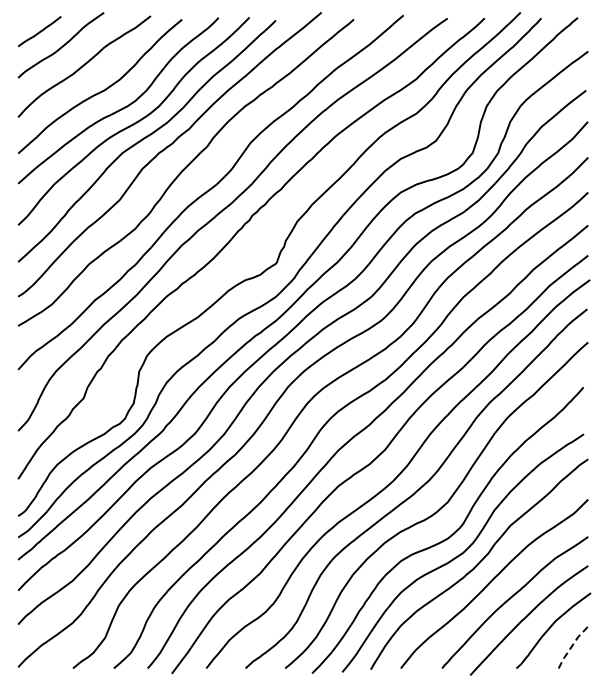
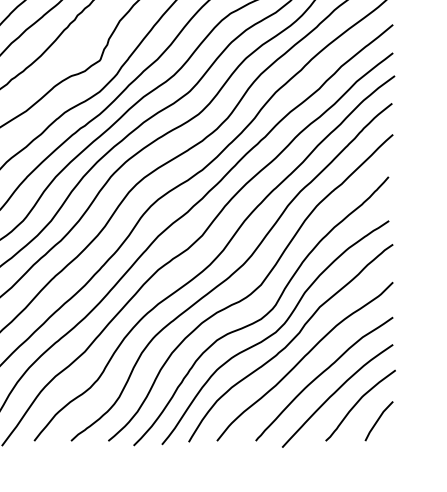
line: (572, 646) -> (378, 420), dashed -> solid

